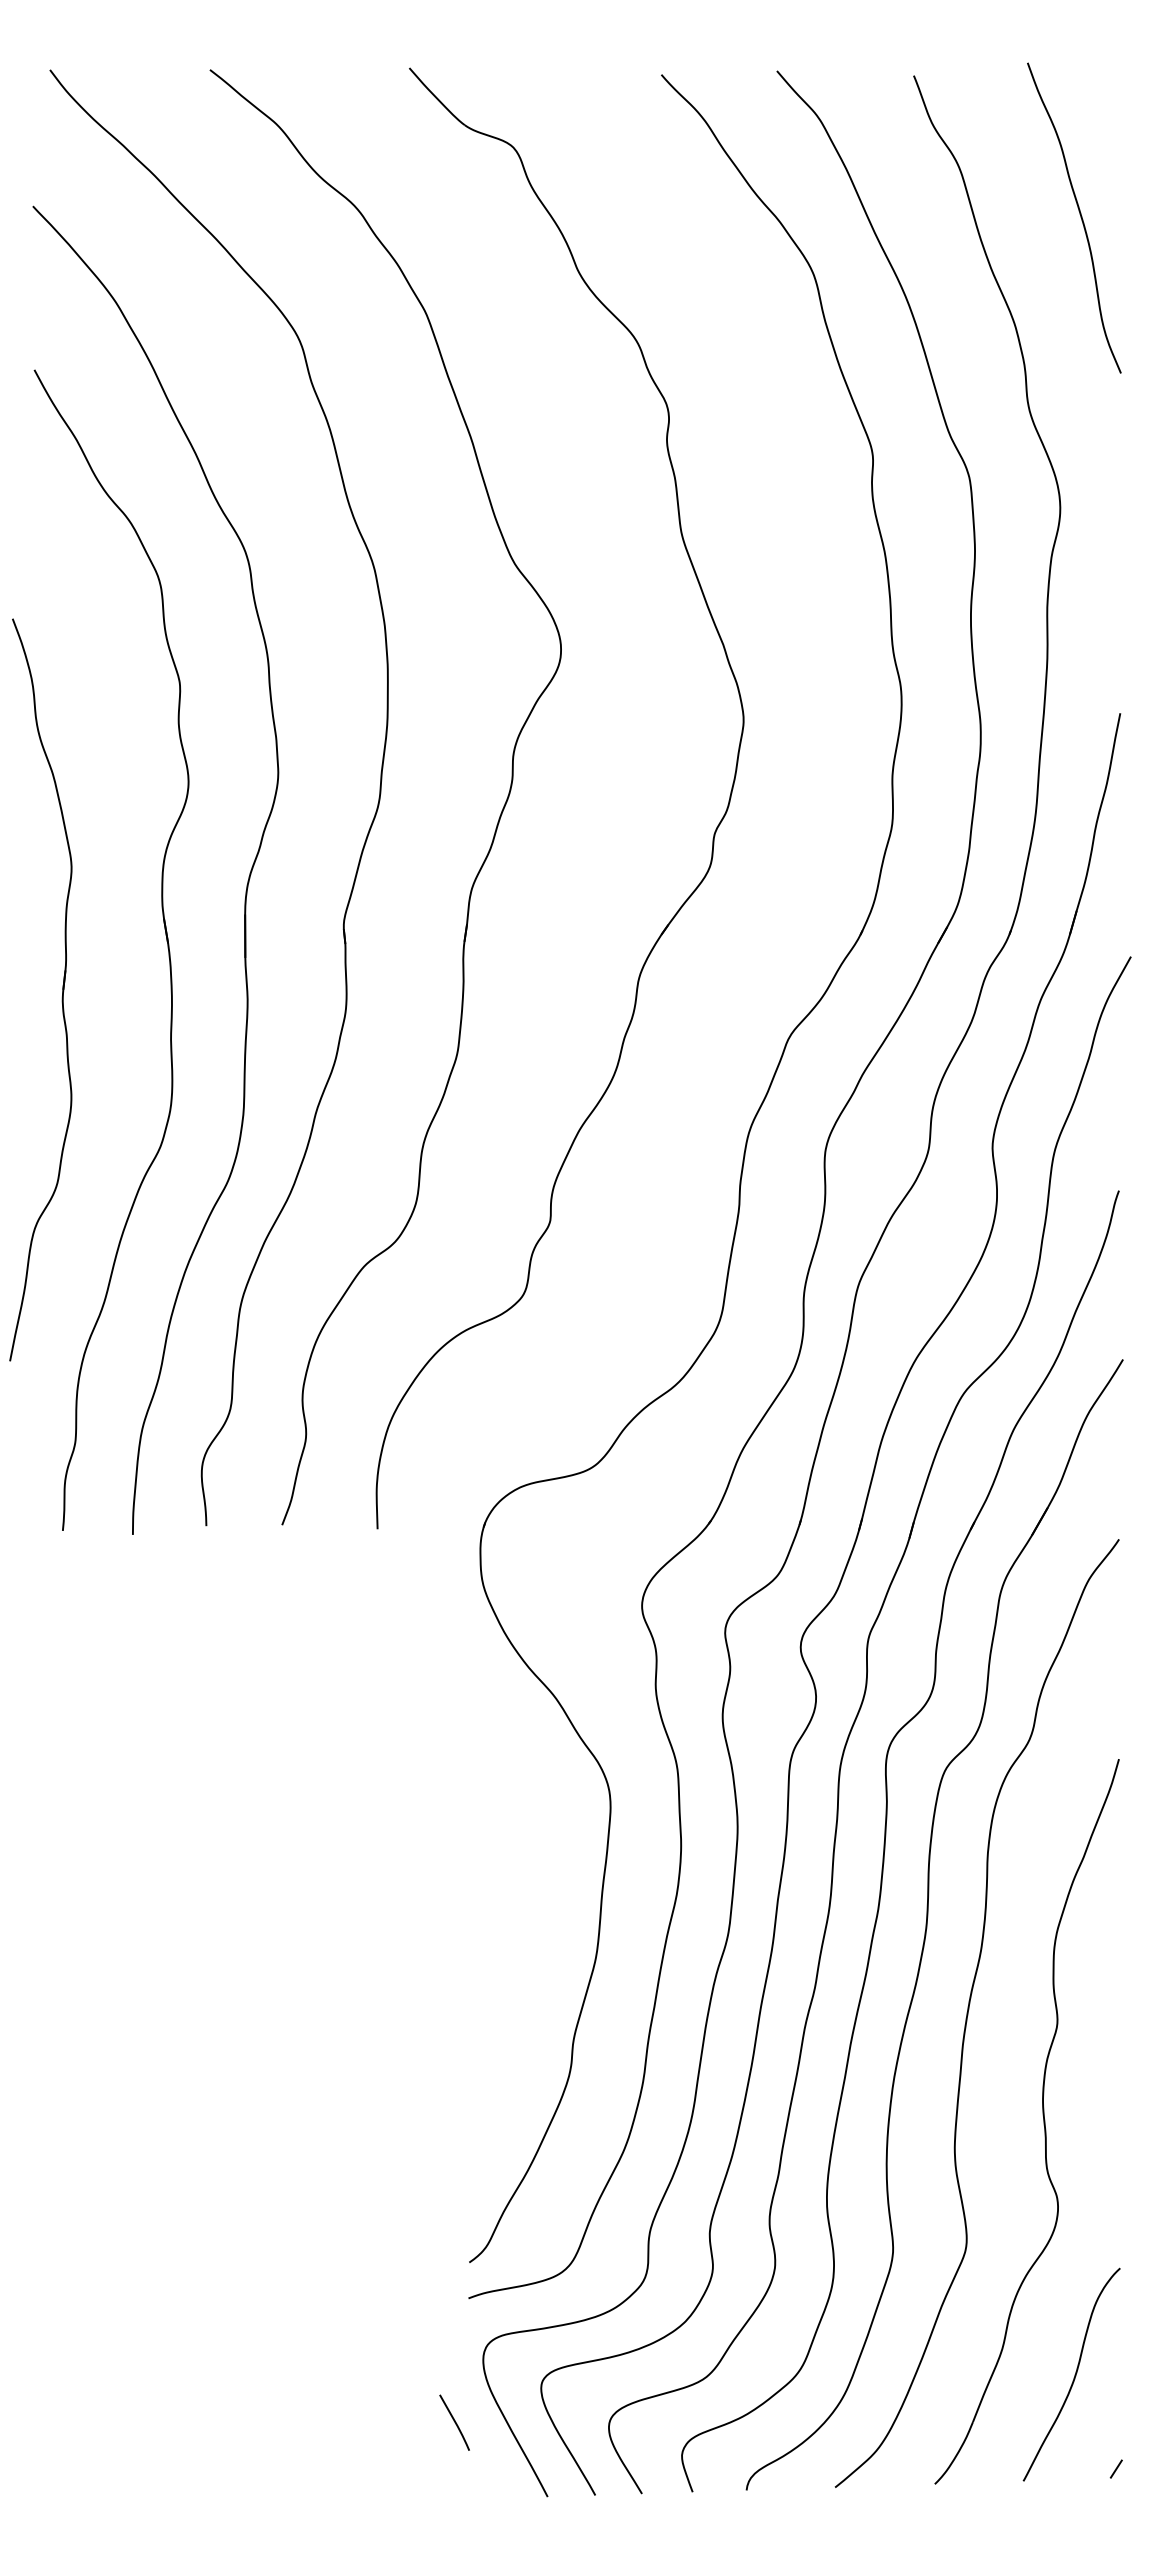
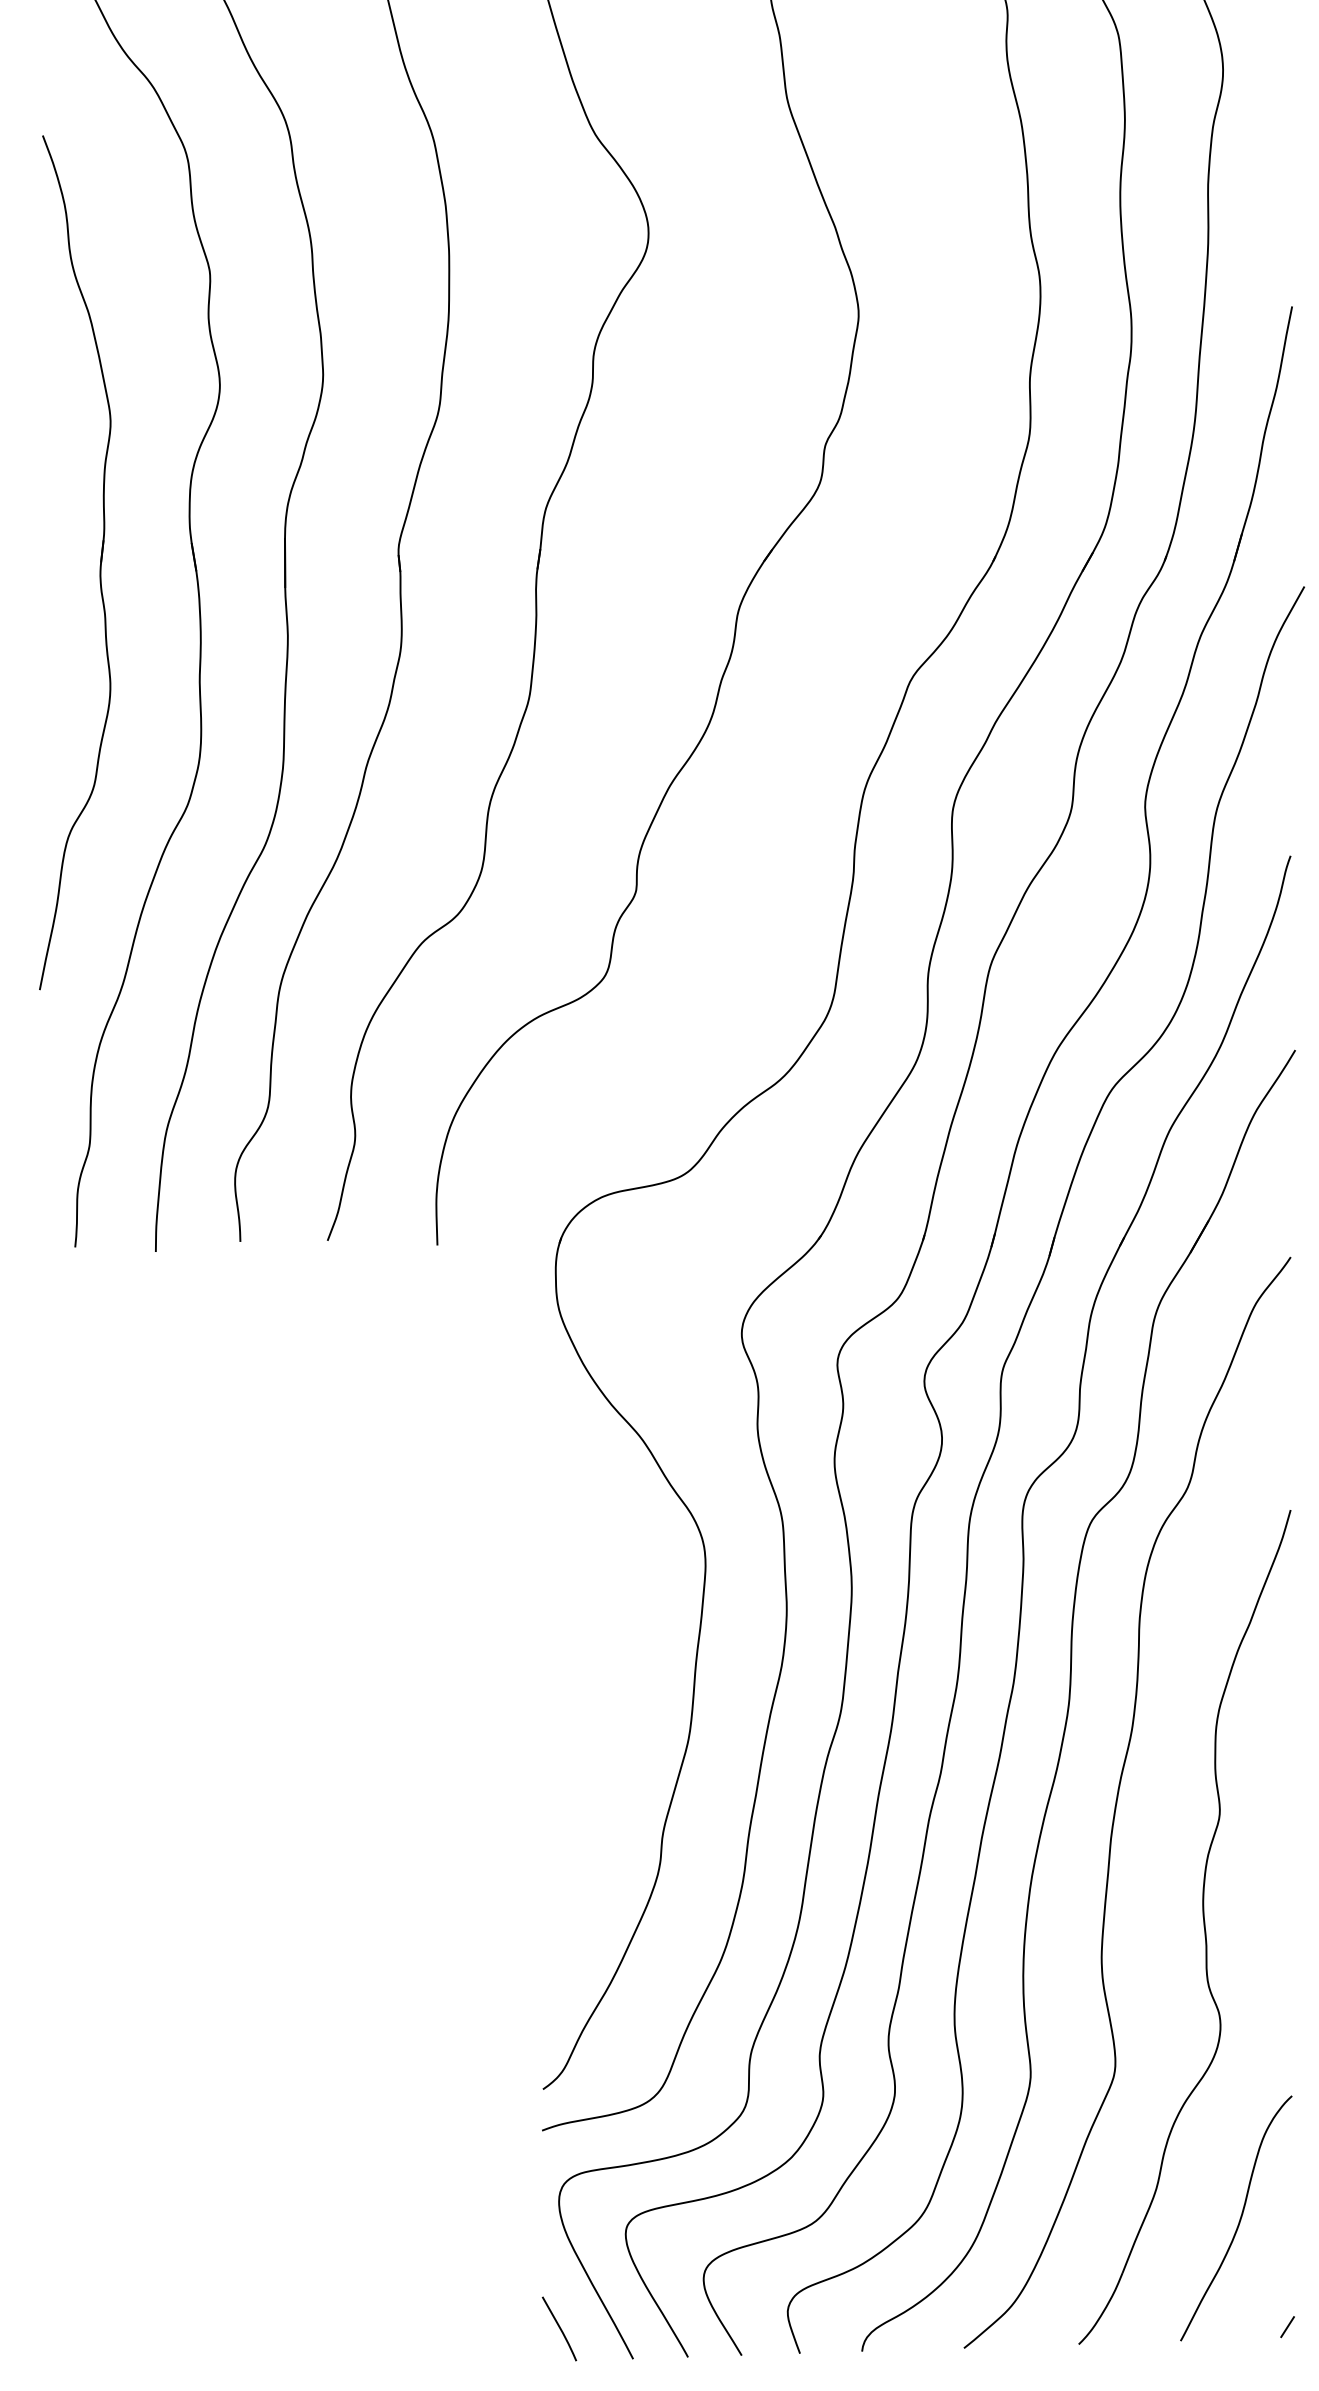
part: (62, 989) -> (100, 562), moved
line: (454, 2422) -> (559, 2328), moved

